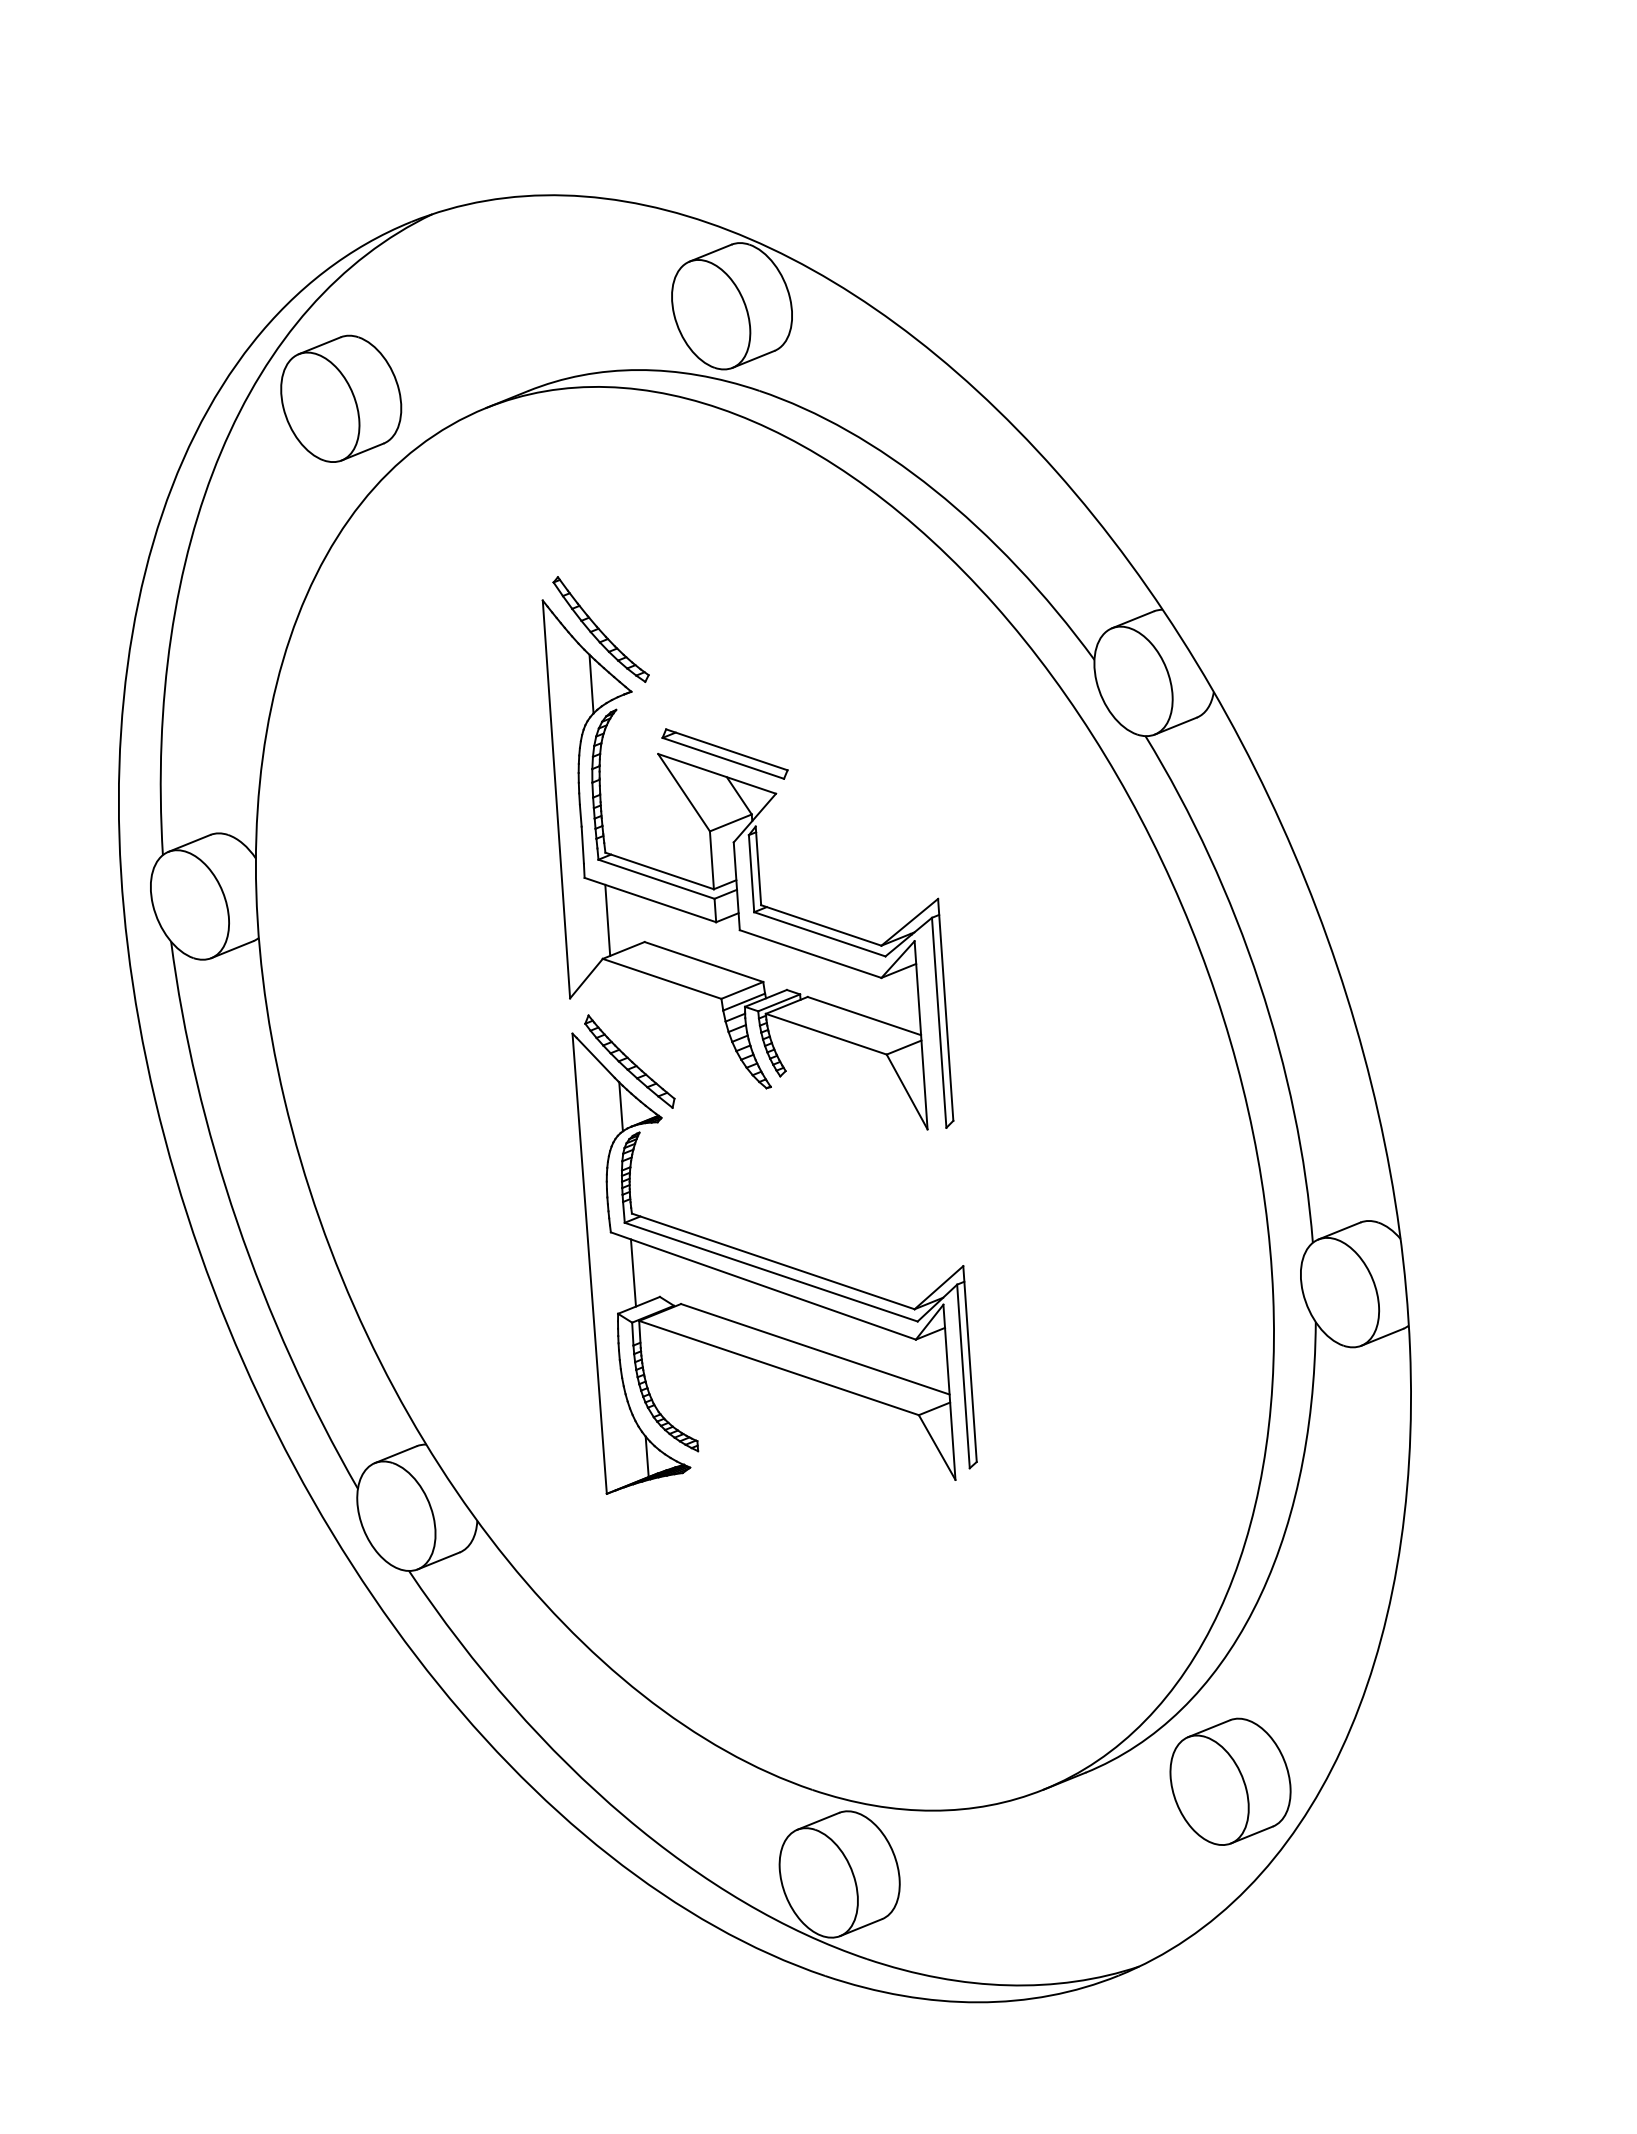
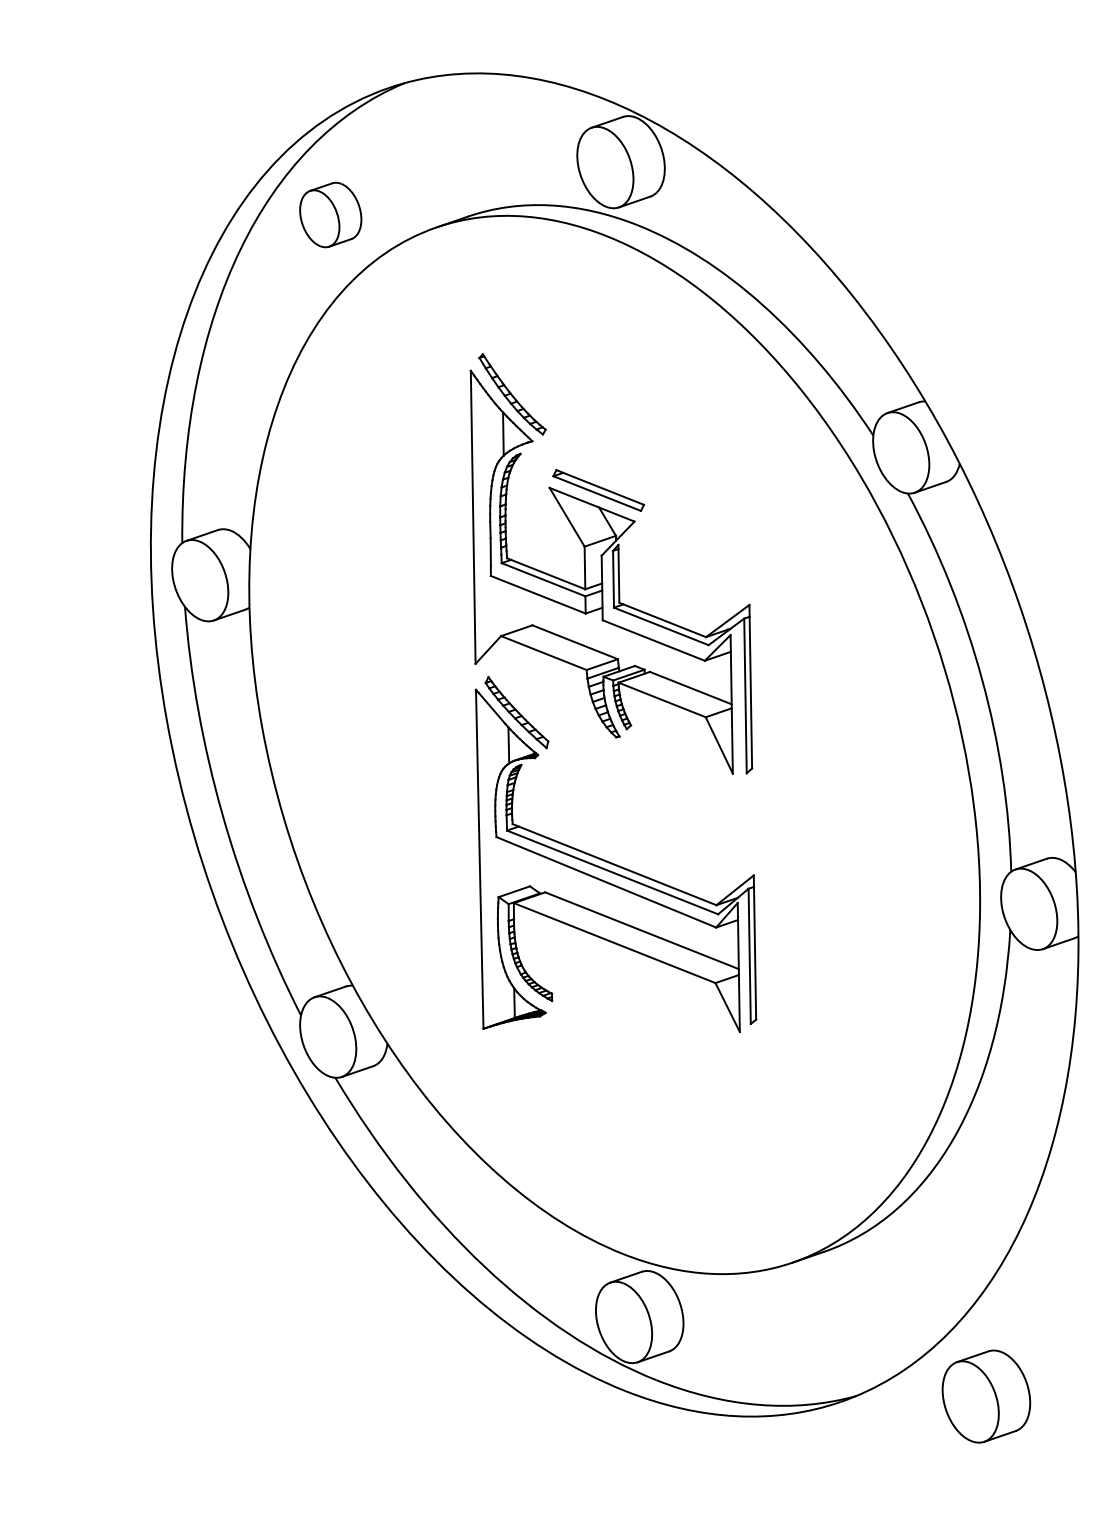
part: (341, 398) -> (330, 214), size x0.7
line: (607, 919) -> (506, 607), removed
line: (632, 1272) -> (510, 867), removed
part: (1230, 1781) -> (986, 1396), moved

